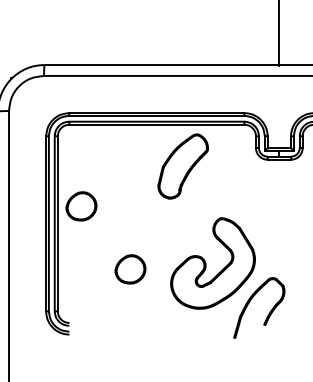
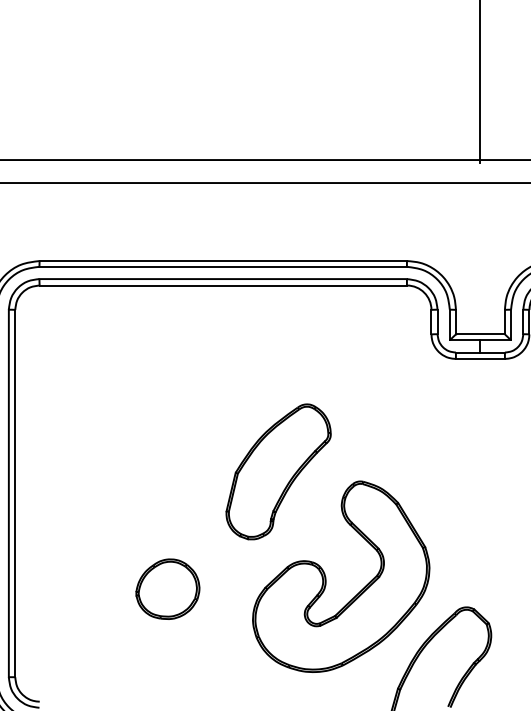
part: (182, 166) -> (277, 471), moved
part: (81, 206) -> (65, 457), removed

